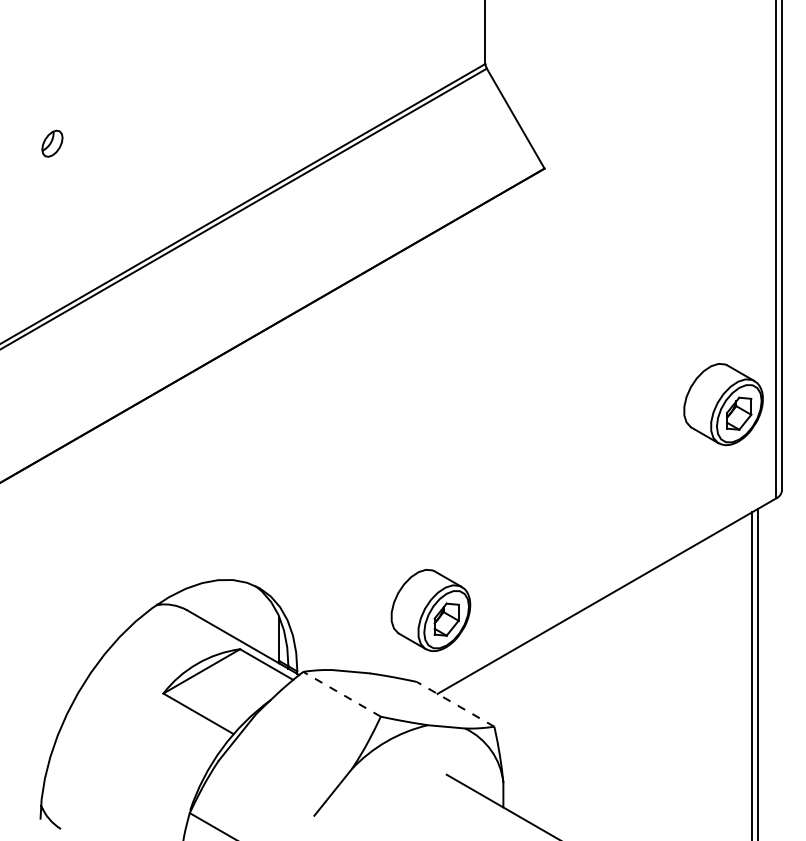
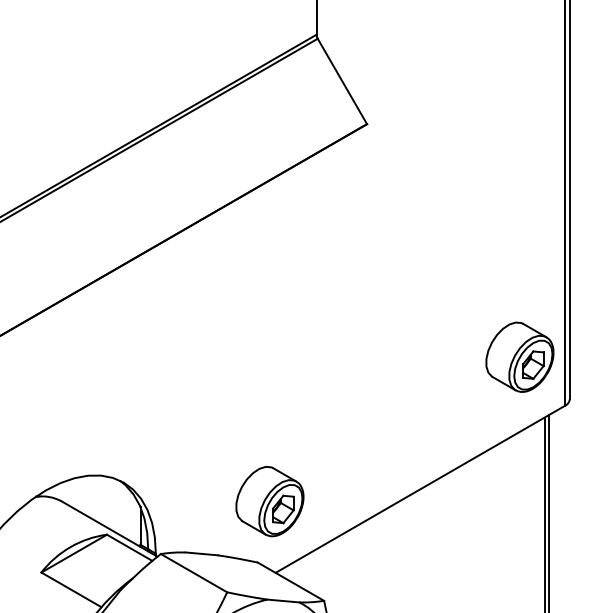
part: (723, 404) -> (519, 357), moved
line: (342, 694) -> (194, 573), dashed -> solid
line: (455, 704) -> (290, 581), dashed -> solid

